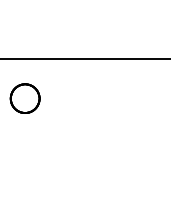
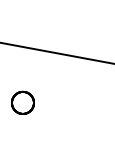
part: (24, 98) -> (22, 102), moved

